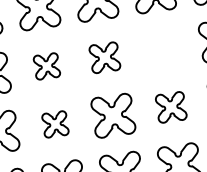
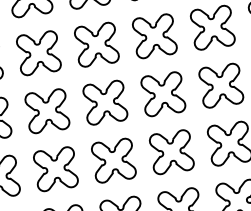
part: (163, 49) -> (163, 94), added
part: (105, 57) -> (105, 102), size x1.43
part: (47, 66) -> (47, 111), size x1.67
part: (171, 107) -> (171, 152), size x1.43
part: (55, 124) -> (55, 169), size x1.67

